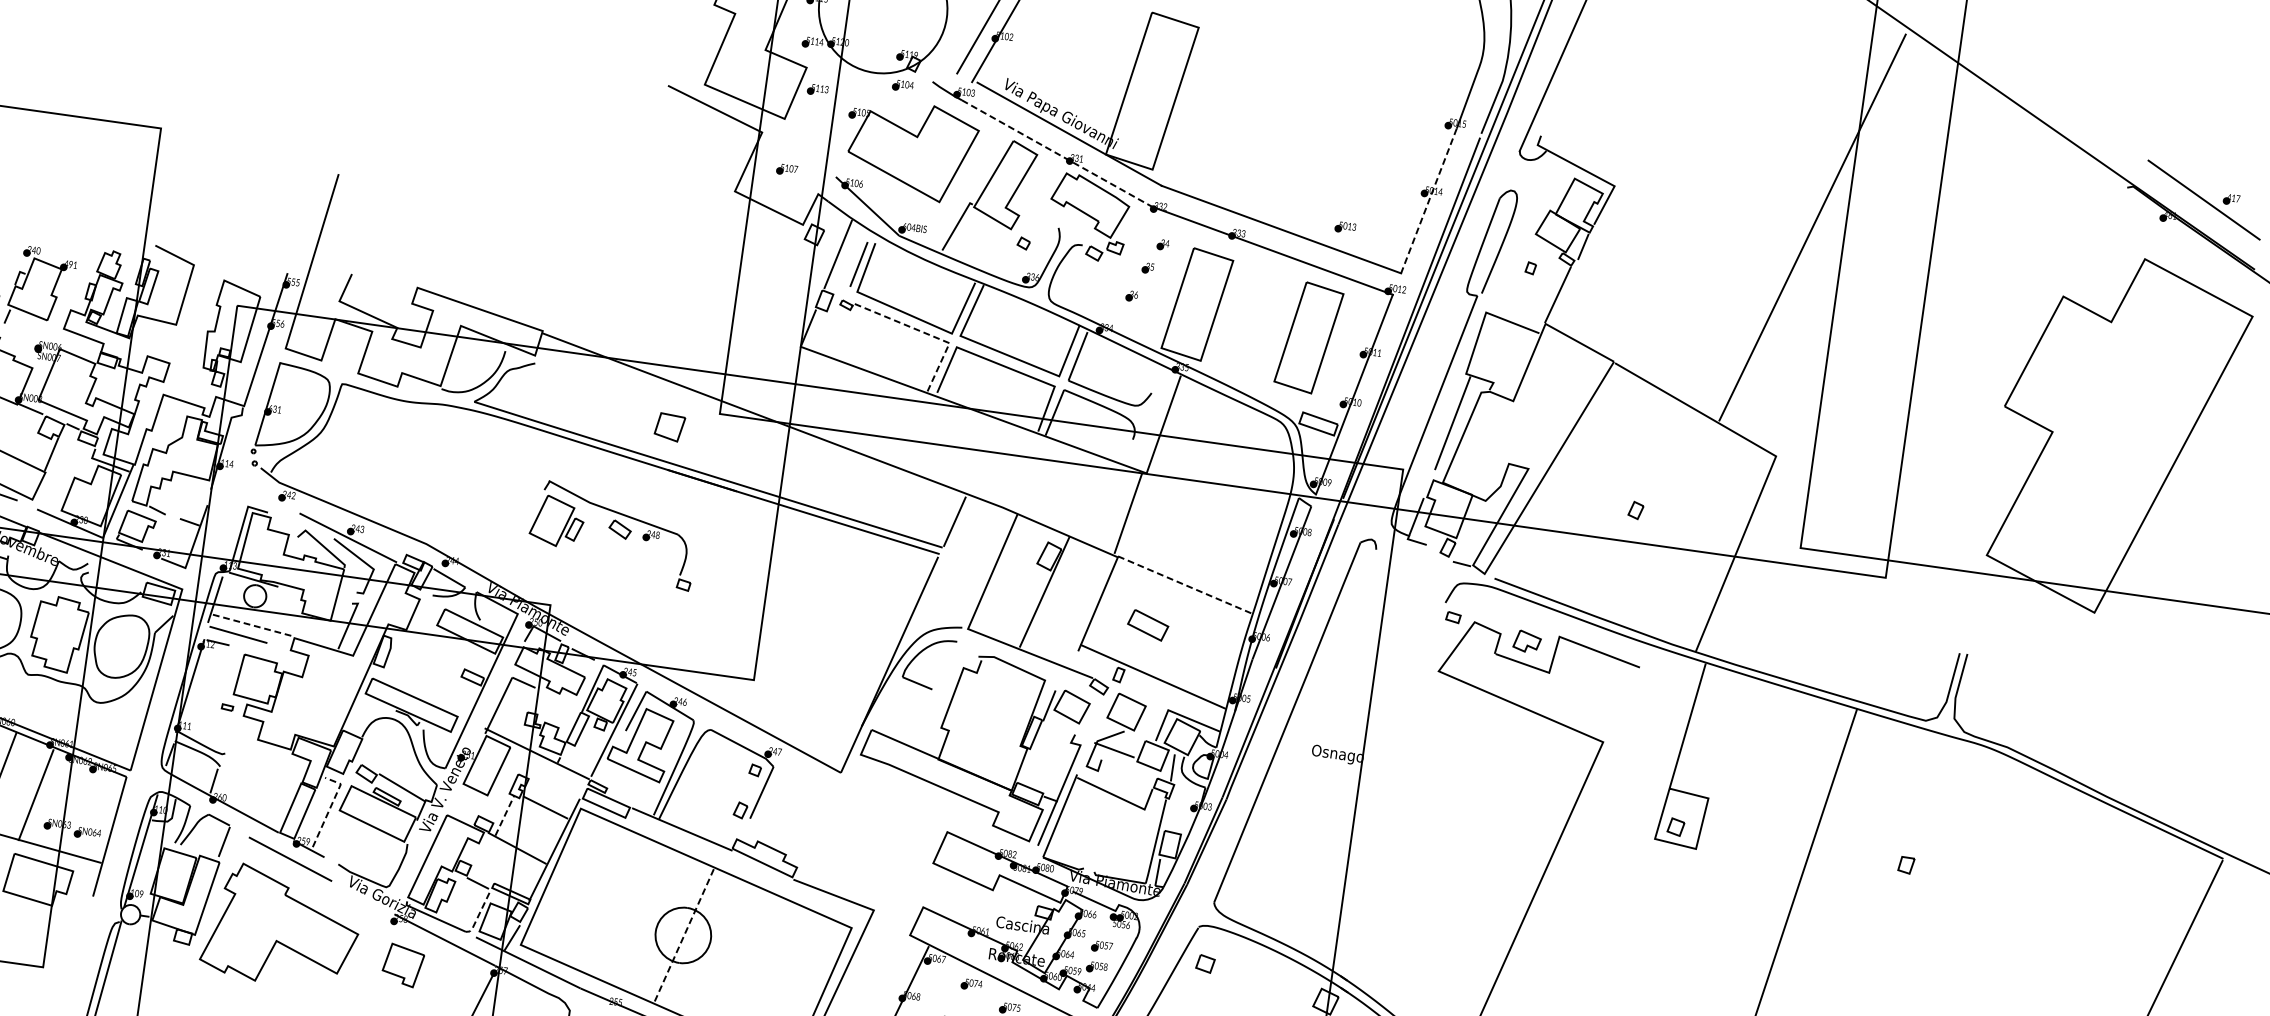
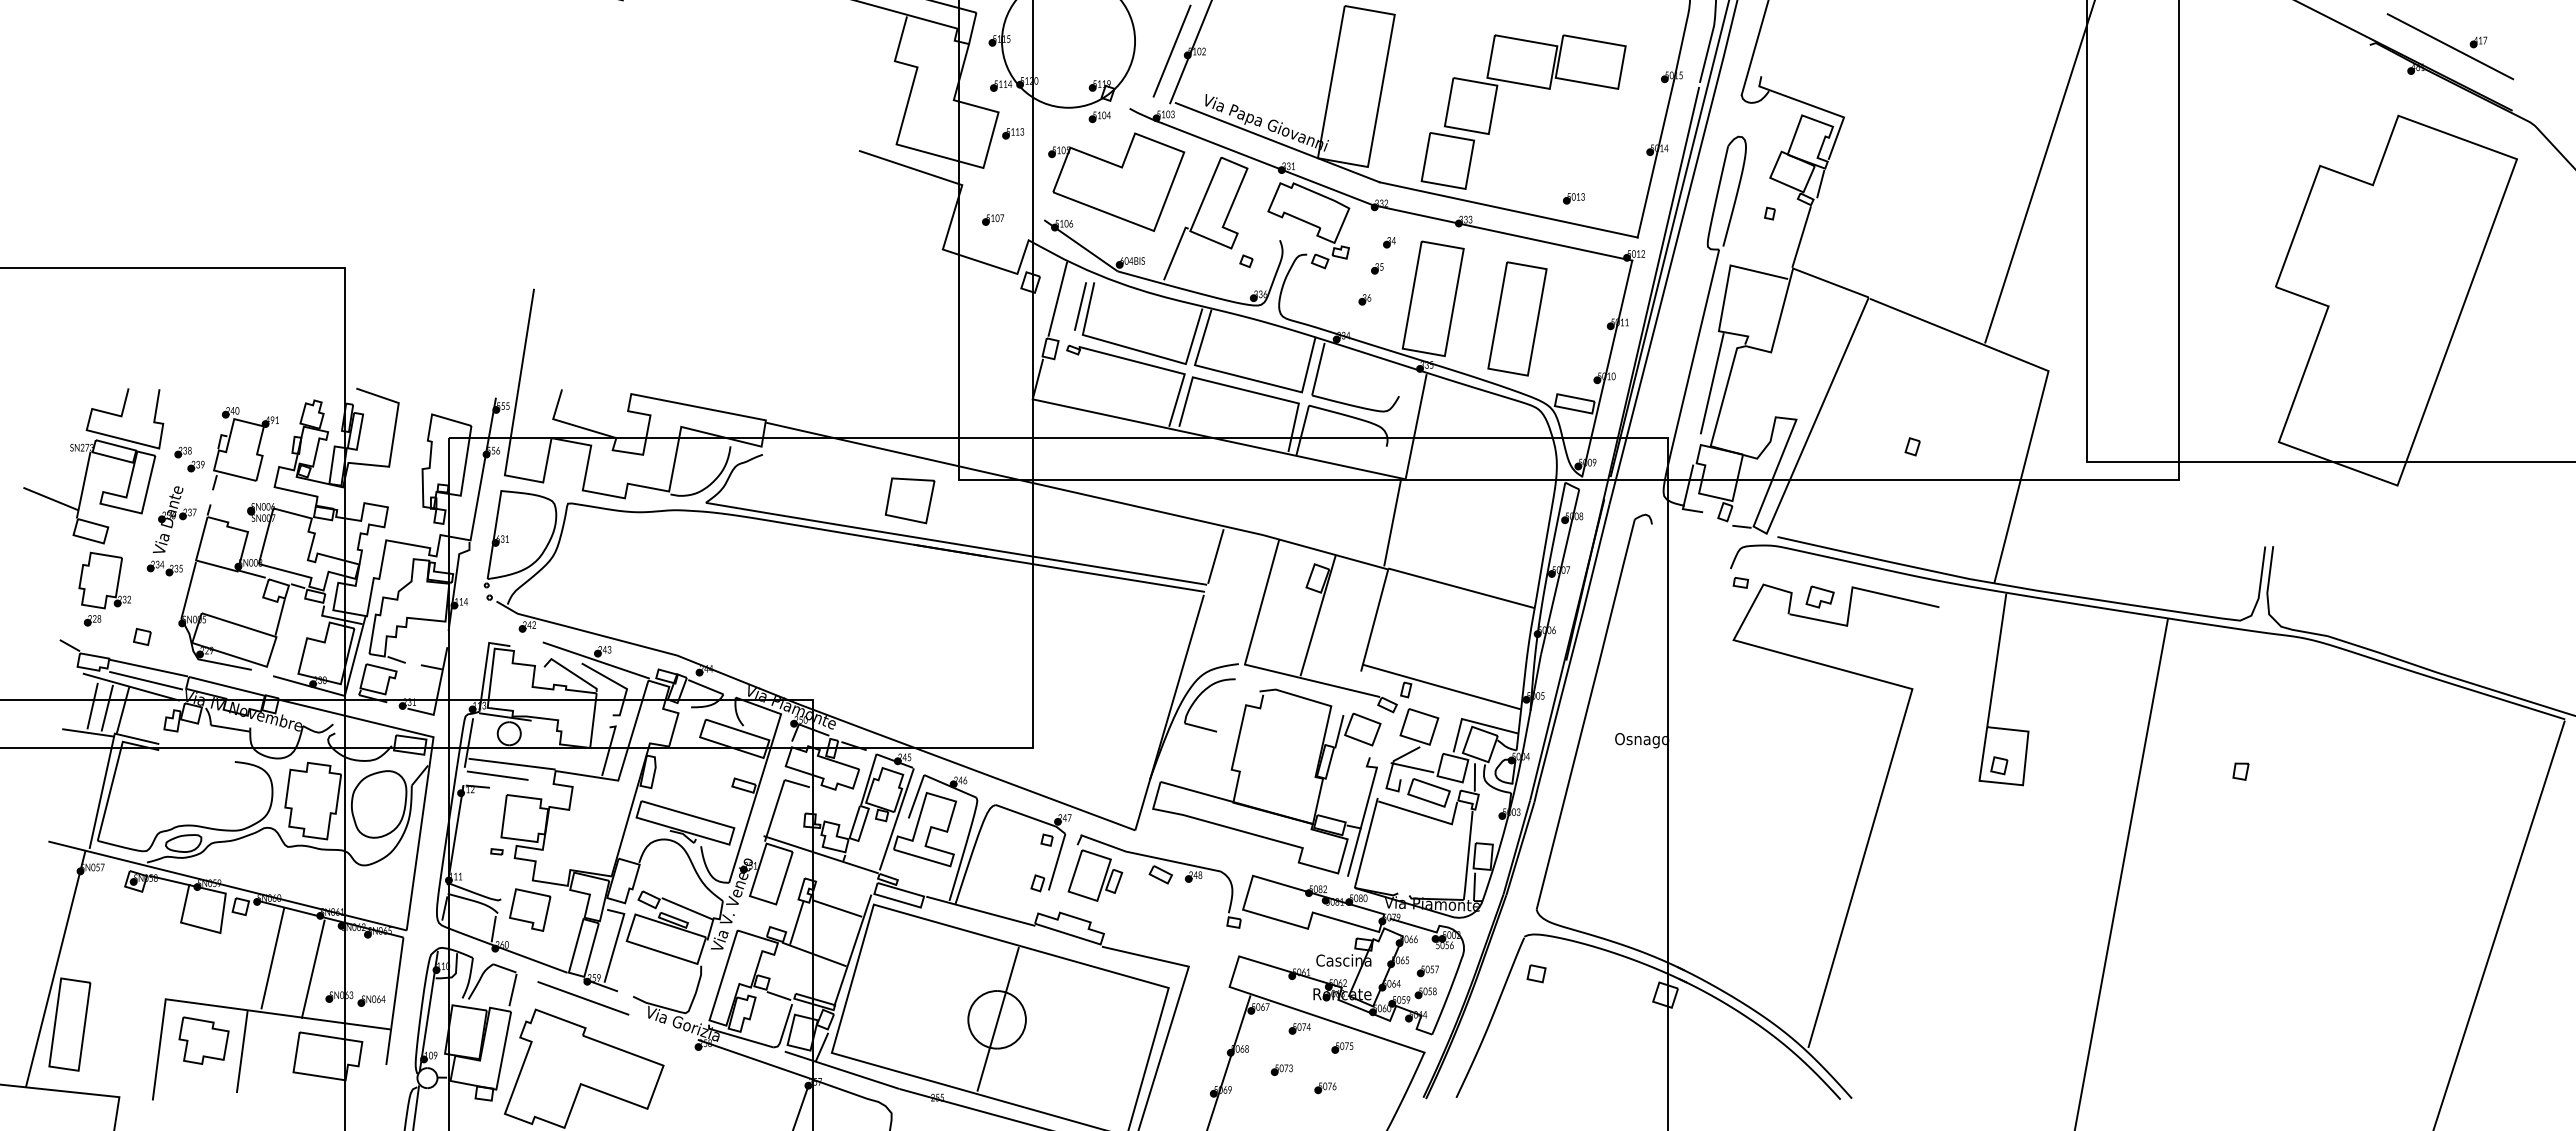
part: (1316, 114) -> (1528, 86), added
line: (1056, 153) -> (1267, 164), dashed -> solid
line: (1428, 201) -> (1655, 159), dashed -> solid
line: (922, 331) -> (1155, 366), dashed -> solid
part: (1309, 337) -> (1517, 318), moved
part: (669, 426) -> (909, 500), size x1.67
part: (613, 535) -> (1154, 881), moved
line: (1185, 585) -> (1461, 588), dashed -> solid
part: (1147, 624) -> (1428, 792), moved
line: (254, 626) -> (512, 764), dashed -> solid
line: (331, 806) -> (617, 938), dashed -> solid
line: (504, 815) -> (796, 922), dashed -> solid
line: (478, 916) -> (784, 1029), dashed -> solid
line: (684, 934) -> (998, 1018), dashed -> solid
part: (403, 965) -> (530, 909), moved

